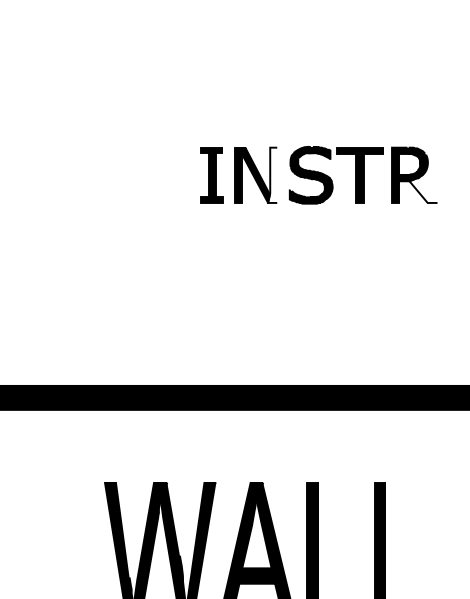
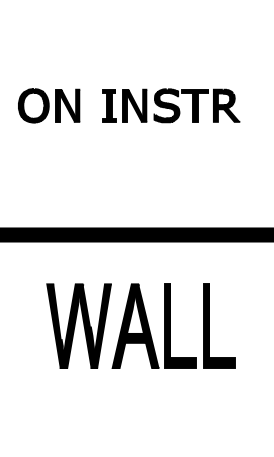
part: (108, 174) -> (49, 105), added
fill: (272, 174) -> (144, 105), added
fill: (424, 190) -> (232, 114), added

